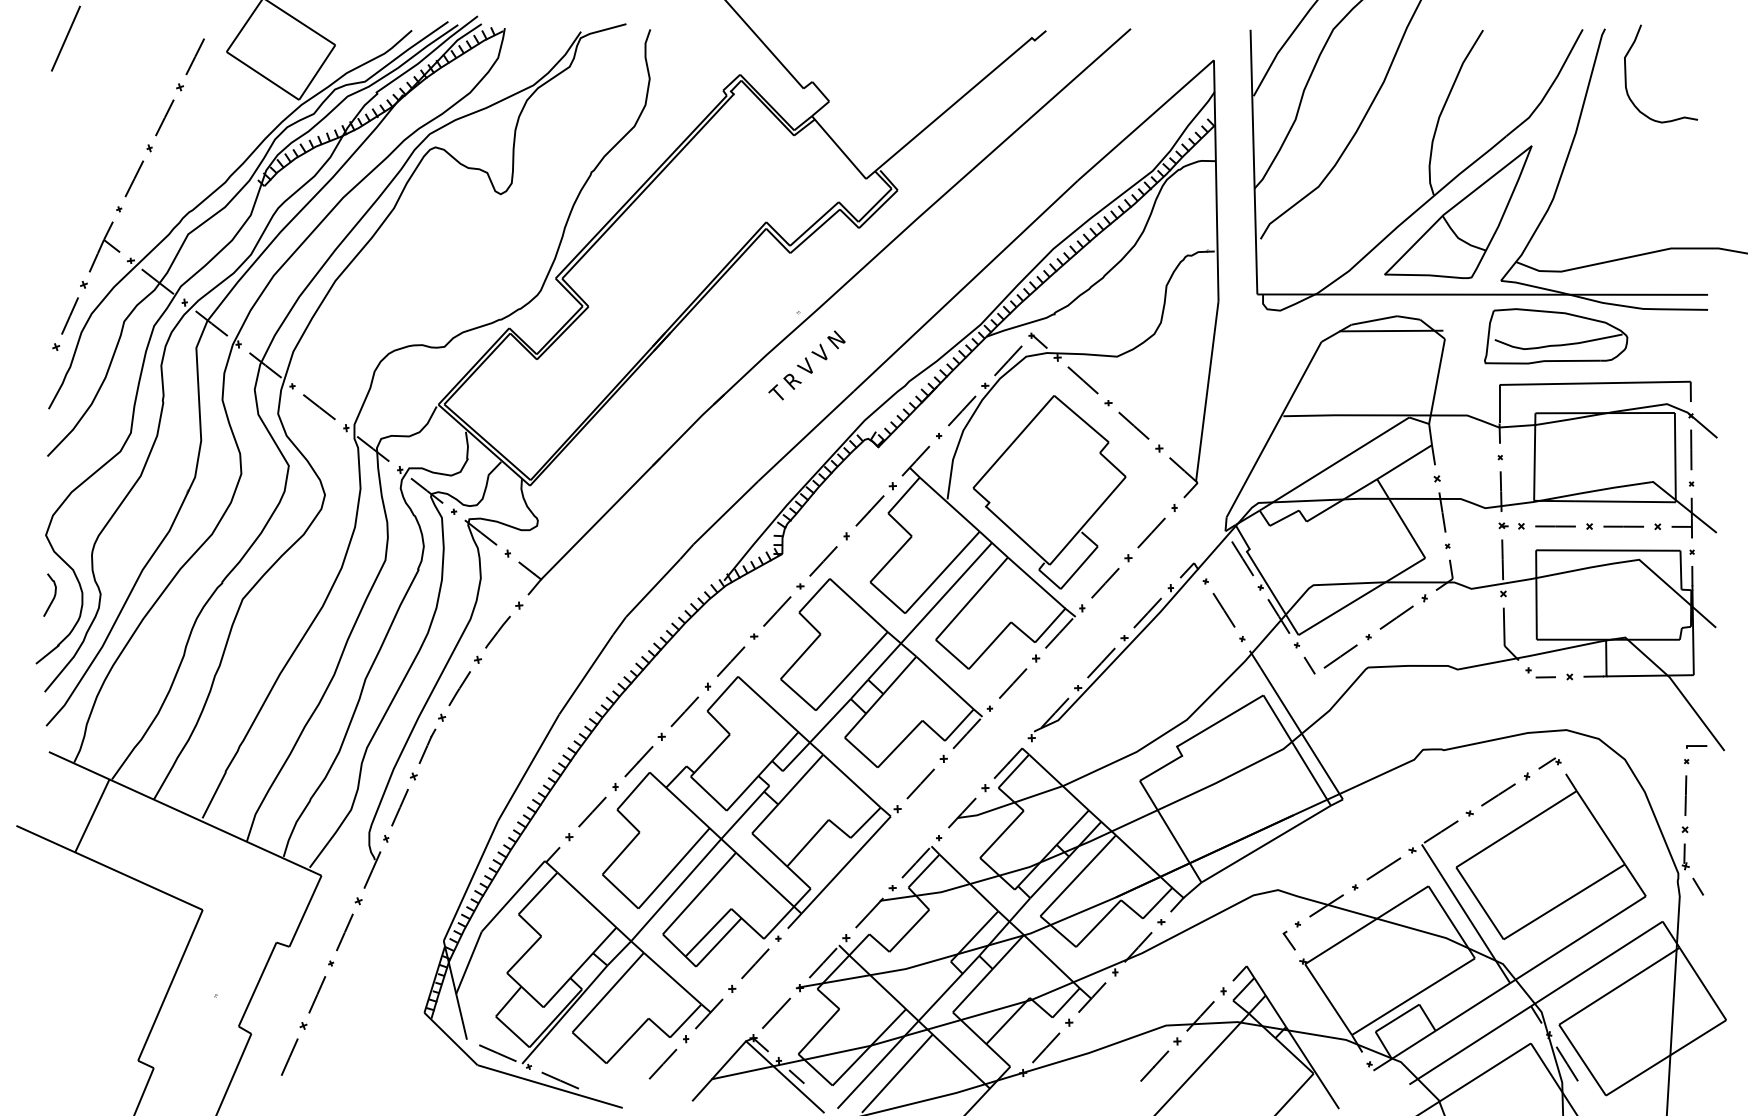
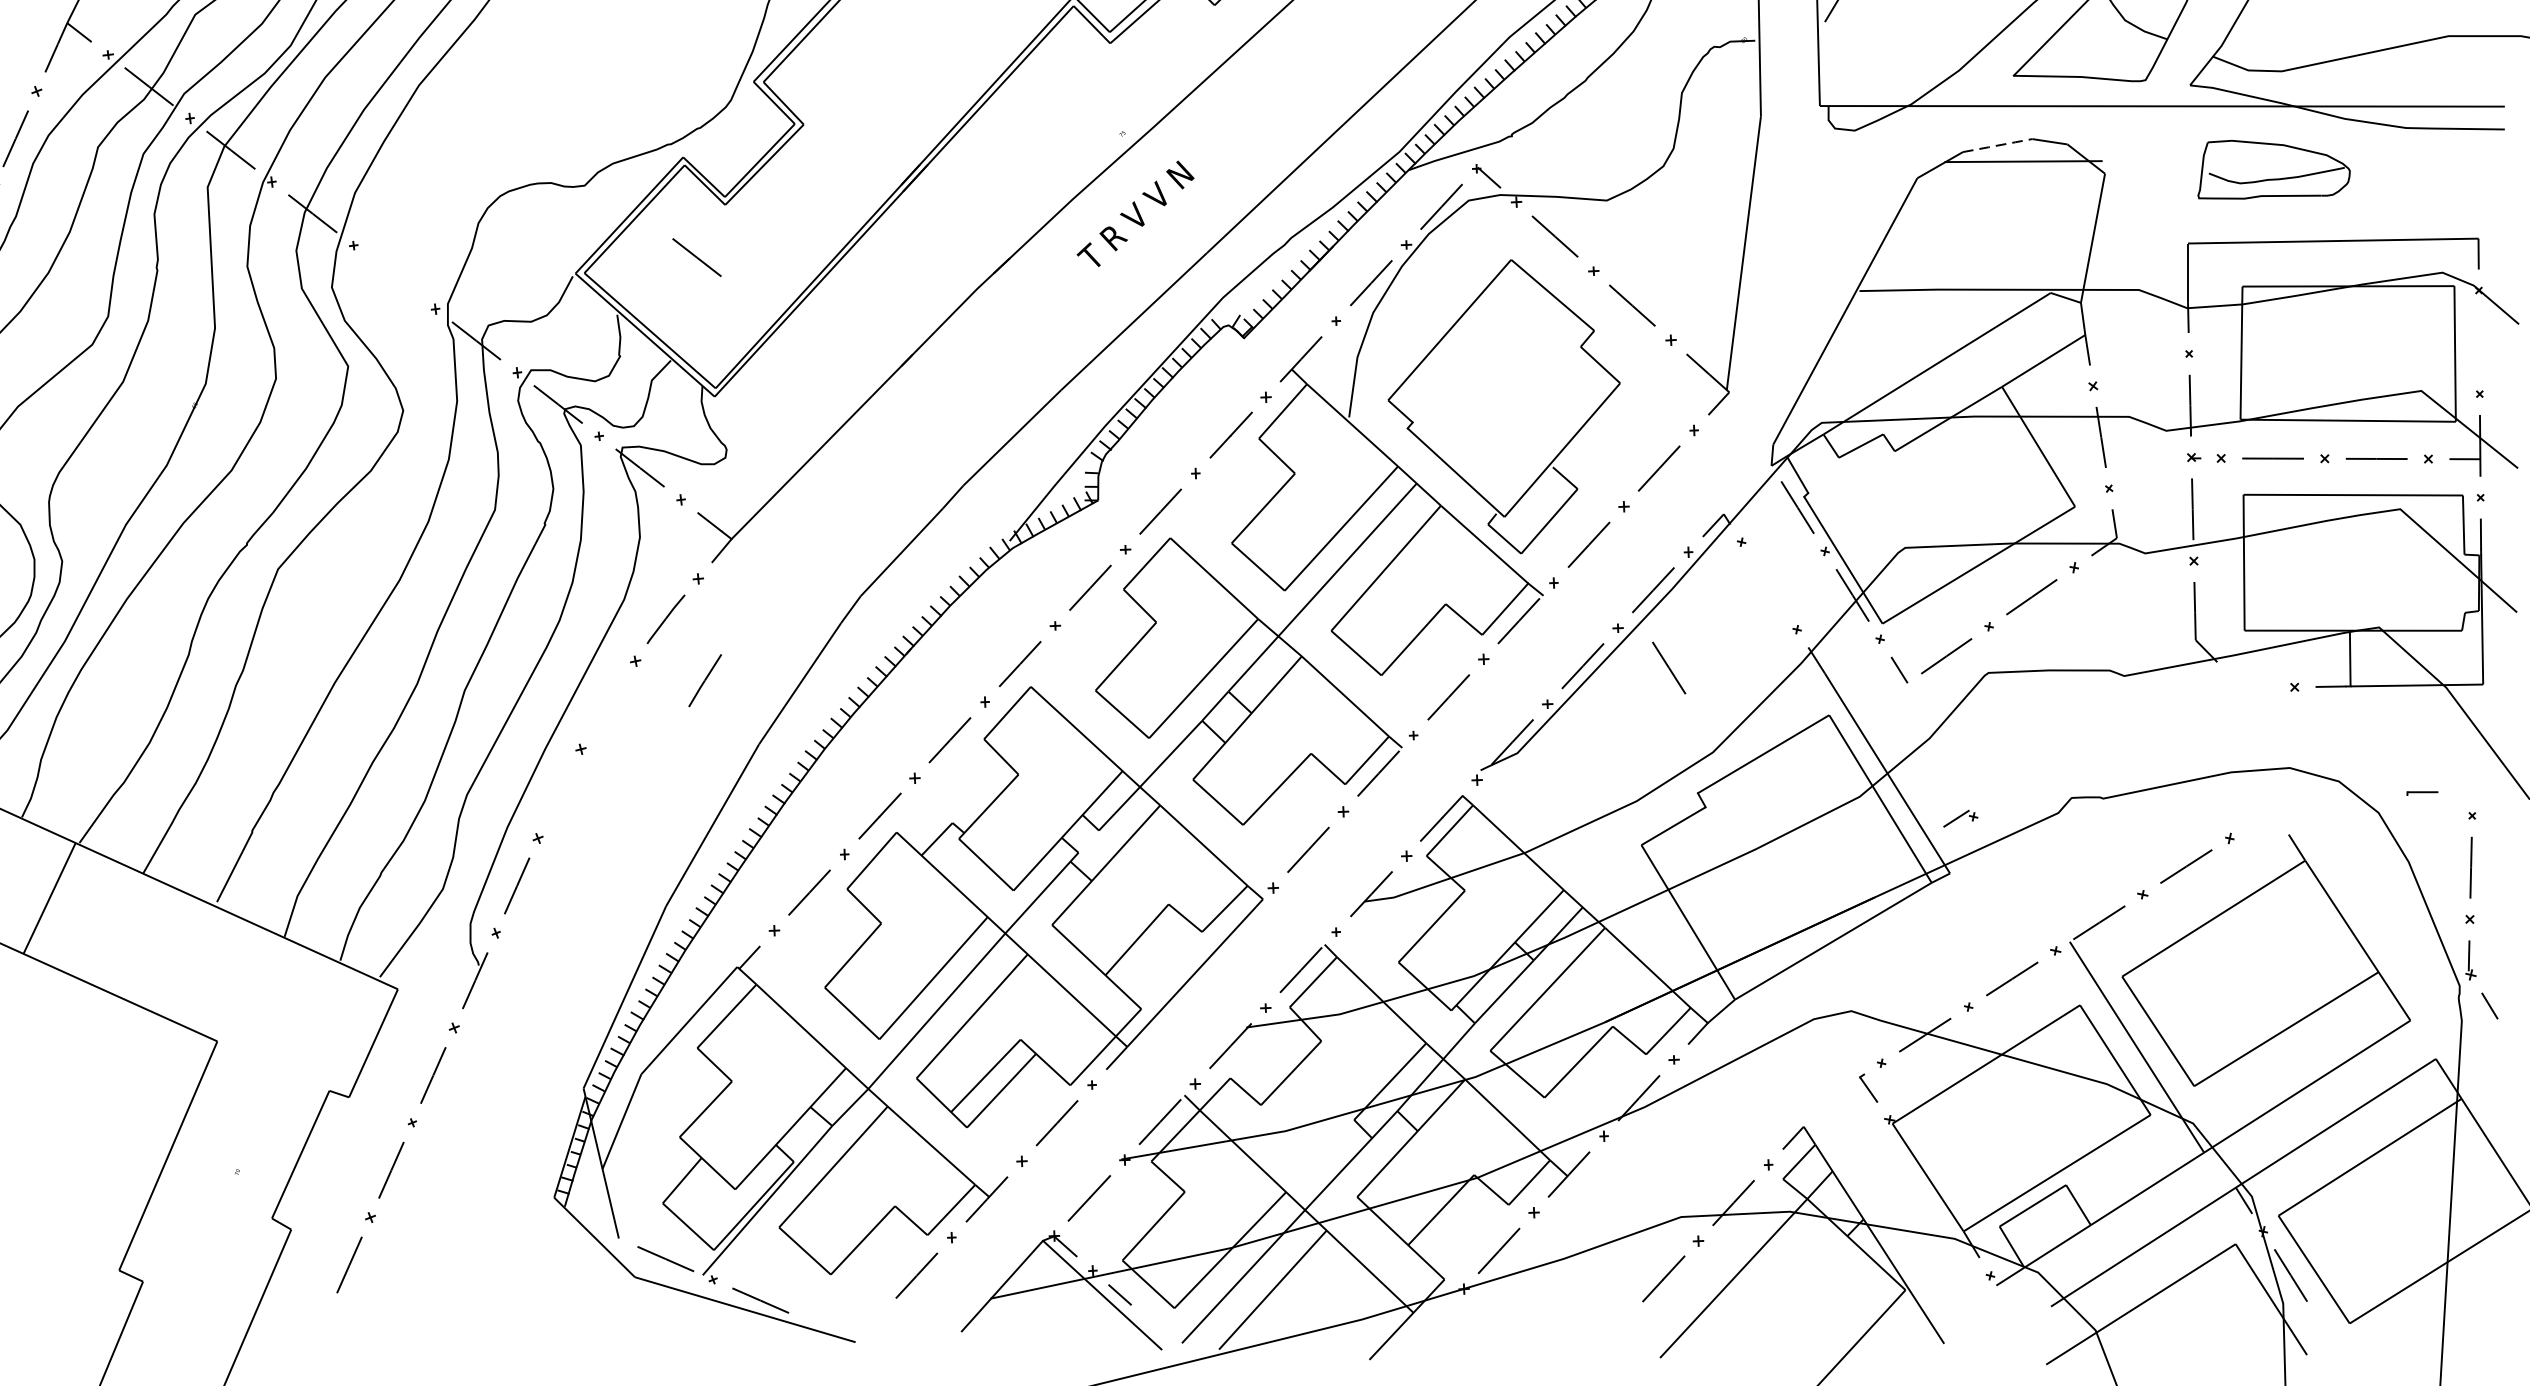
line: (1374, 320) -> (1997, 145), solid -> dashed
part: (1556, 336) -> (2274, 169), size x0.7
line: (319, 407) -> (697, 258), moved
line: (1691, 449) -> (2479, 341), removed
line: (1223, 610) -> (1668, 668), moved
part: (1540, 672) -> (2250, 680), removed
line: (459, 688) -> (704, 680), moved
line: (427, 745) -> (558, 791), removed
part: (1696, 746) -> (2421, 792), moved
part: (1549, 763) -> (1959, 818), moved

